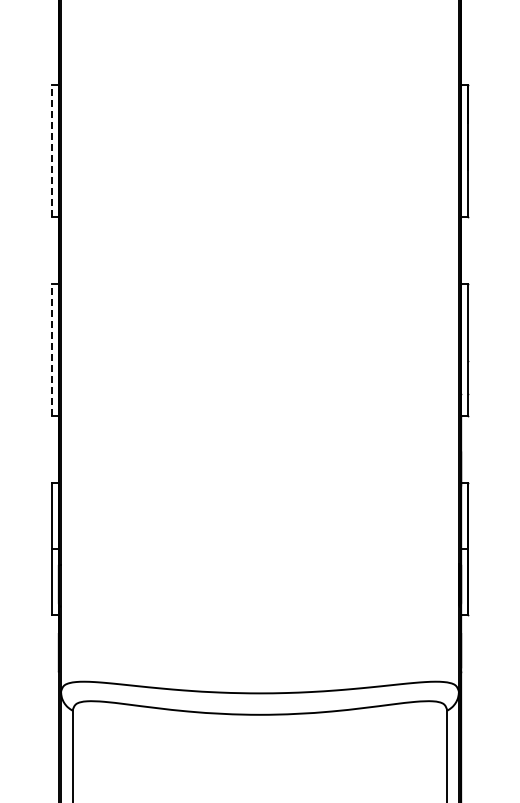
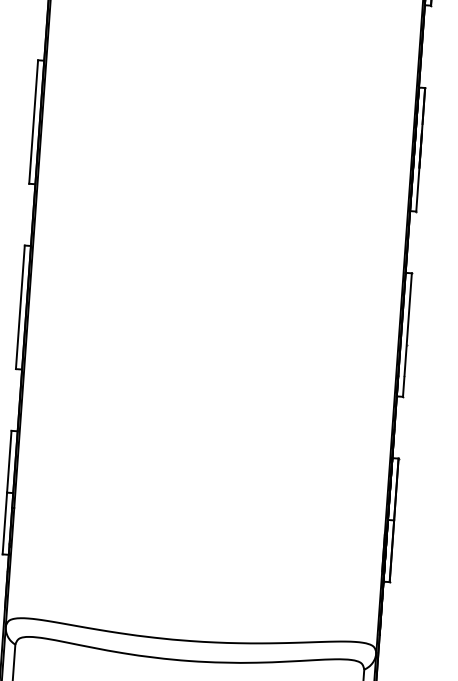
line: (52, 150) -> (33, 121), dashed -> solid
line: (52, 349) -> (20, 306), dashed -> solid

